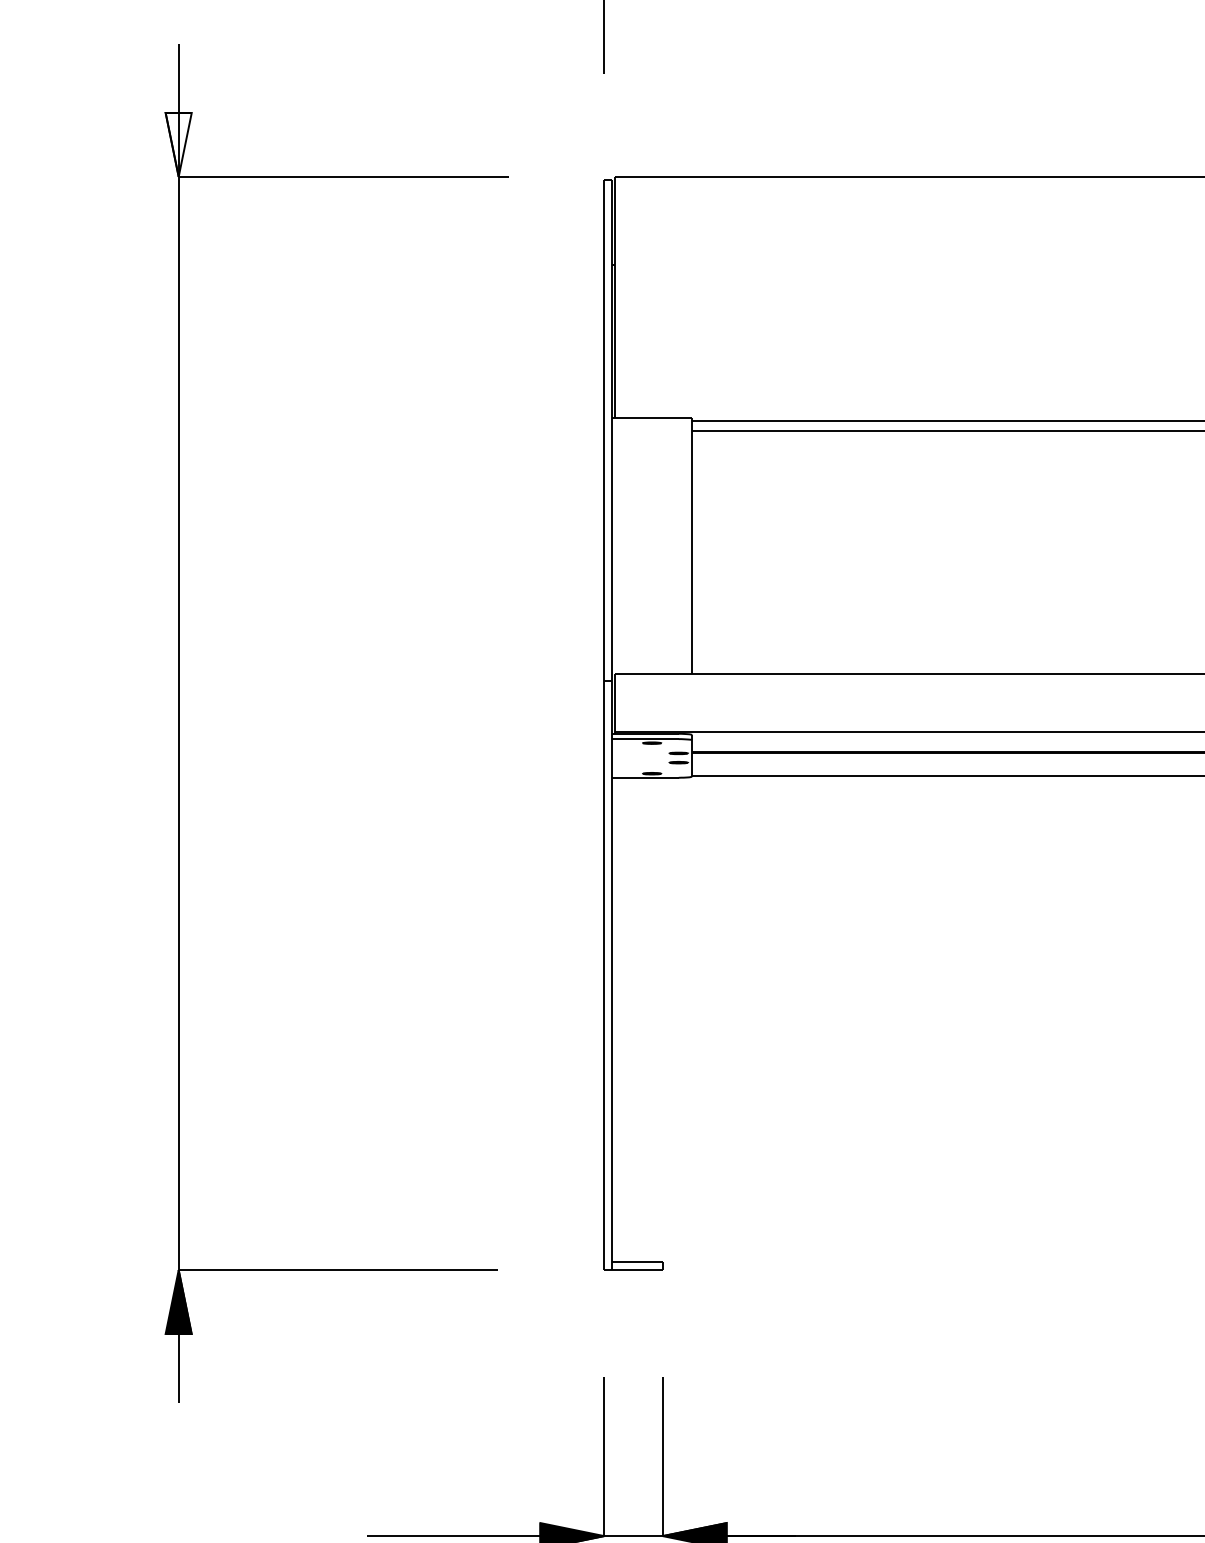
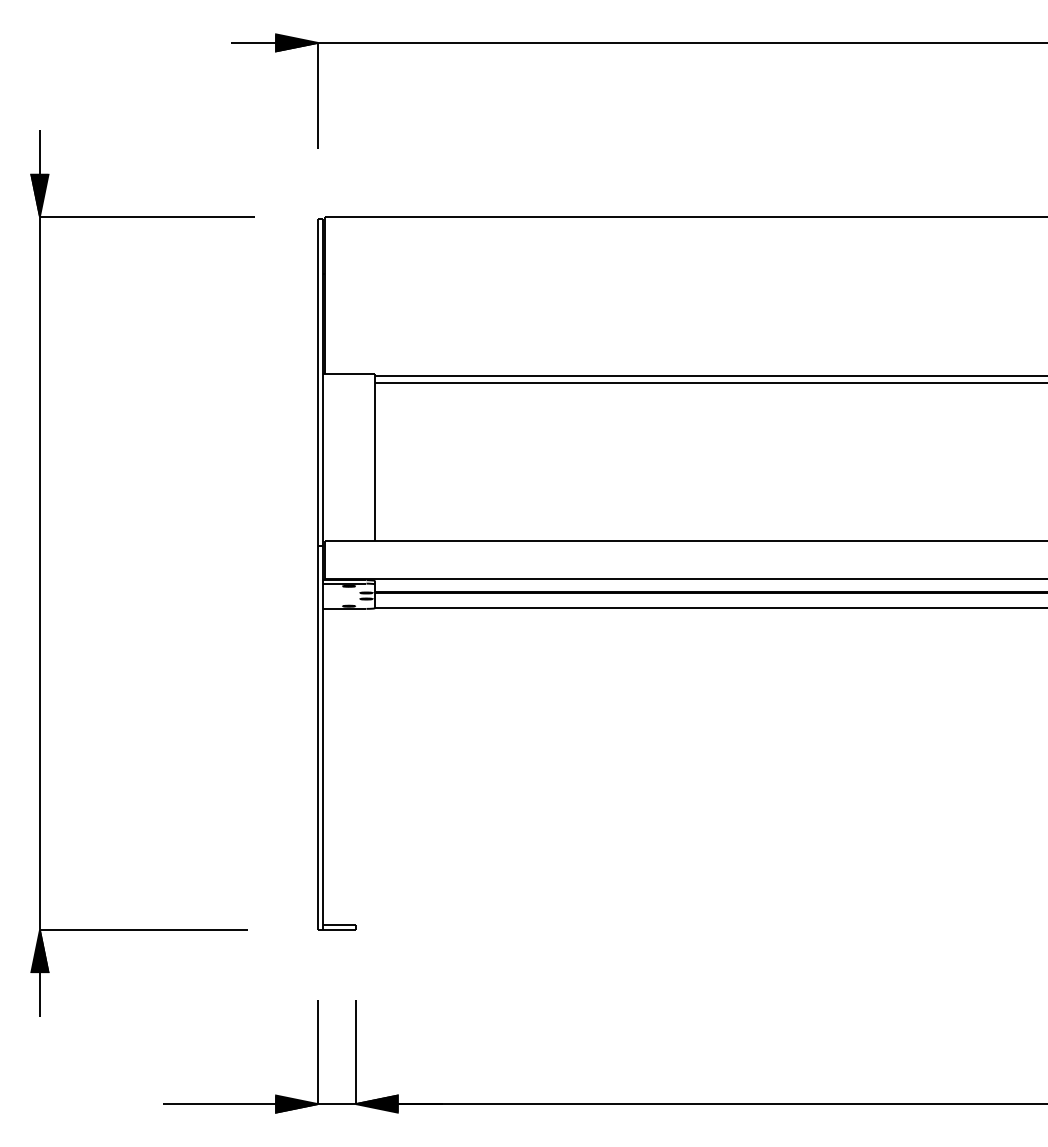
fill: (178, 144) -> (39, 195), added

